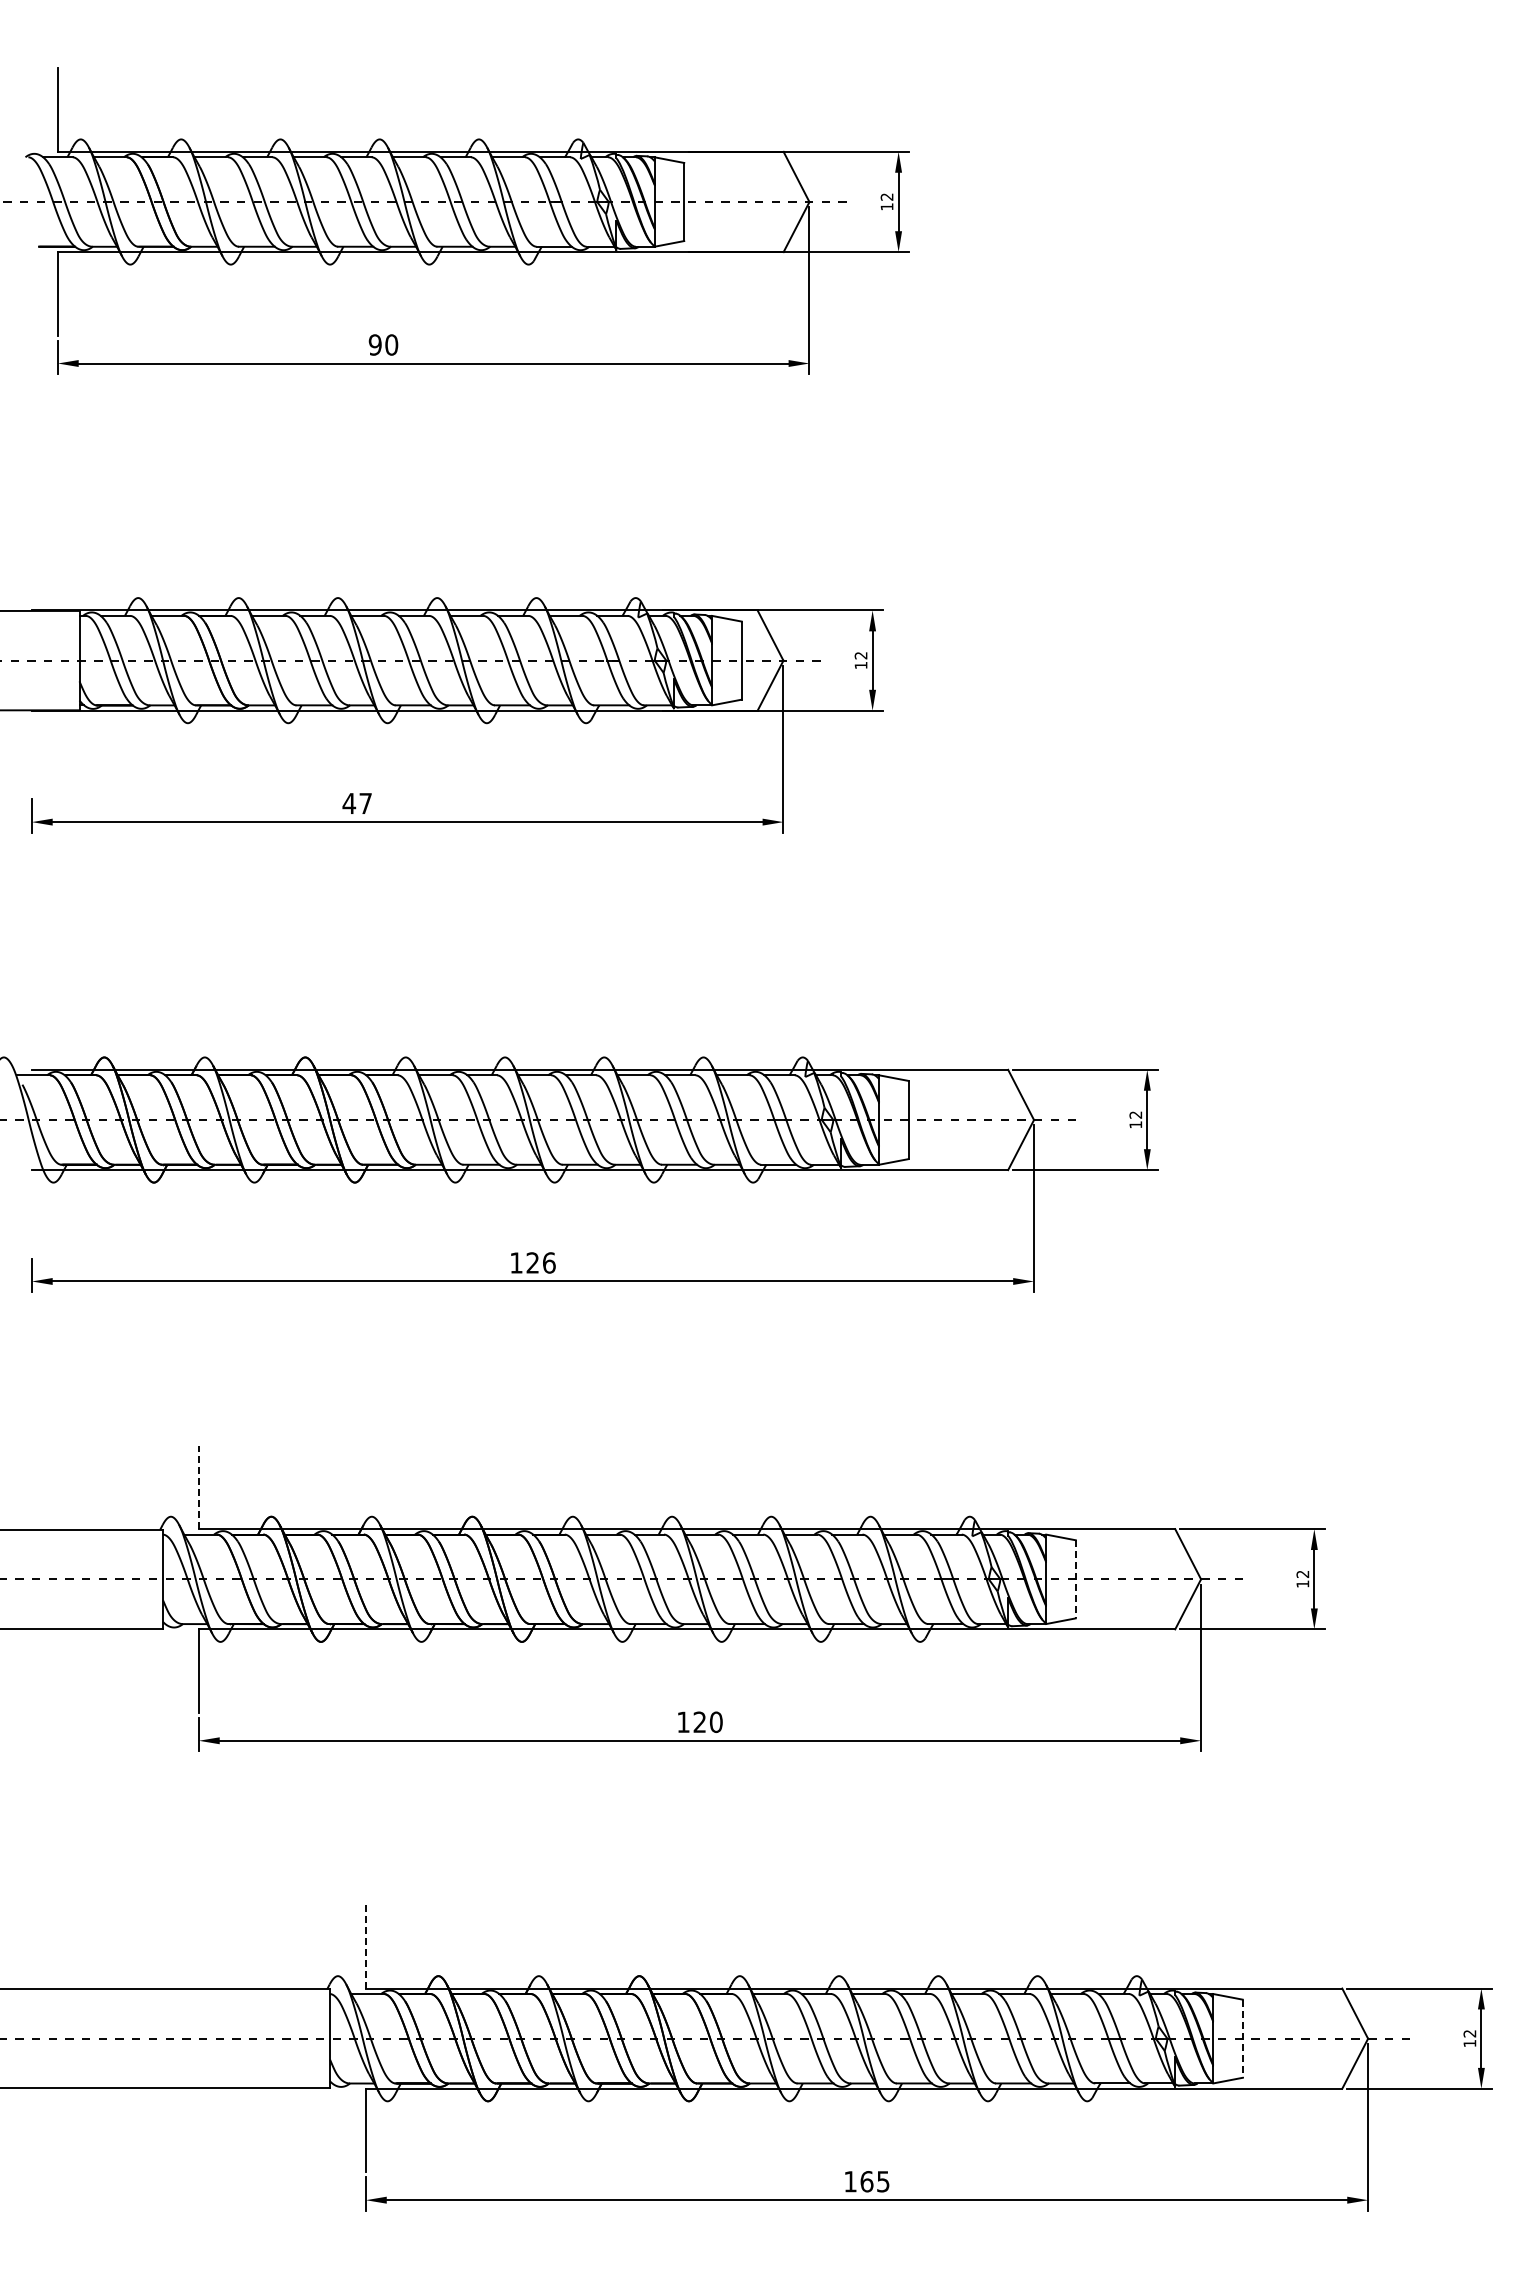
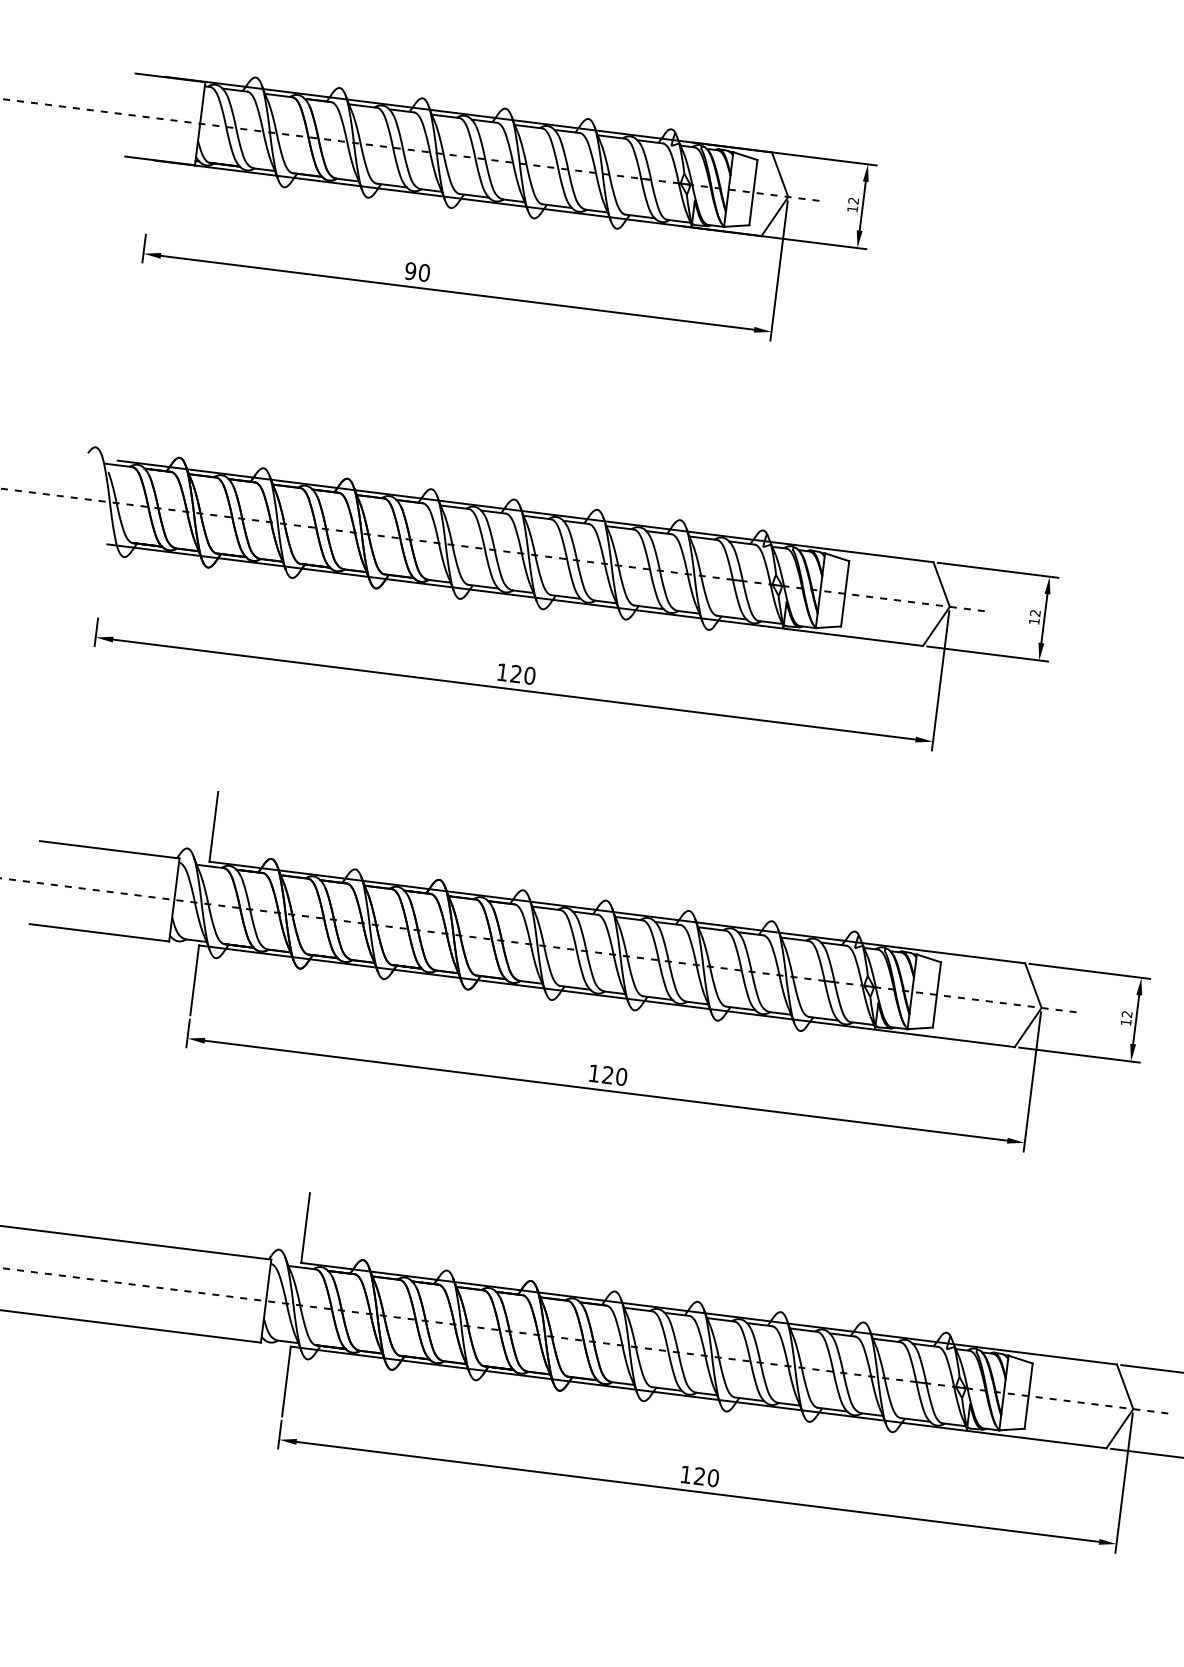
text: (357, 803) -> (417, 272), 47 -> 90
text: (548, 1262) -> (529, 675), 126 -> 120
line: (198, 1487) -> (213, 826), dashed -> solid
line: (1075, 1579) -> (936, 995), dashed -> solid
line: (365, 1946) -> (305, 1227), dashed -> solid
line: (1242, 2039) -> (1028, 1396), dashed -> solid
text: (874, 2181) -> (706, 1477), 165 -> 120

